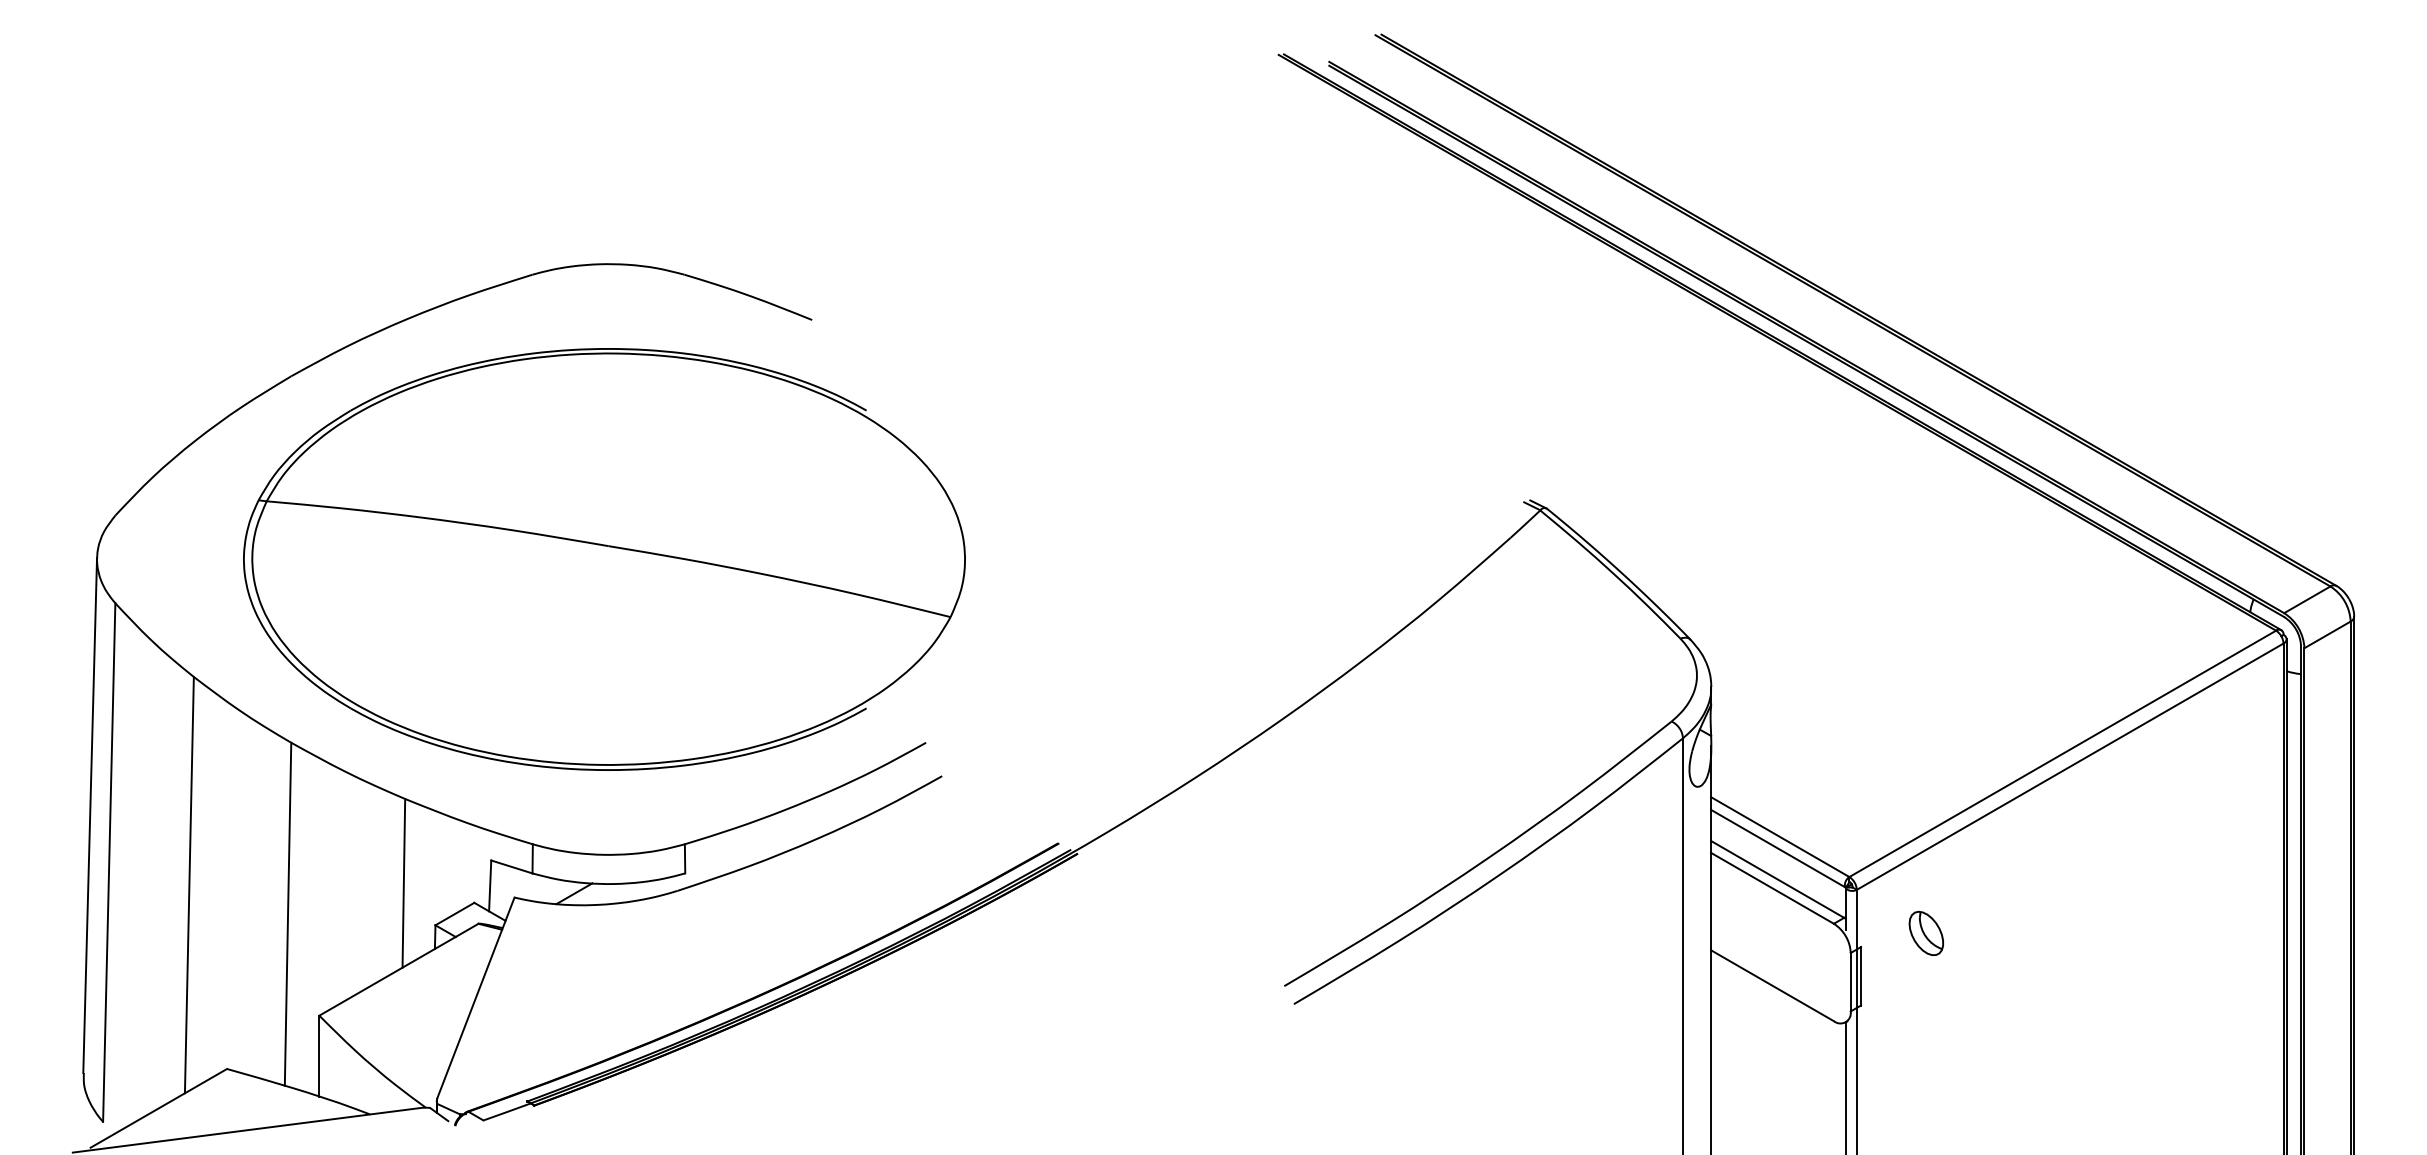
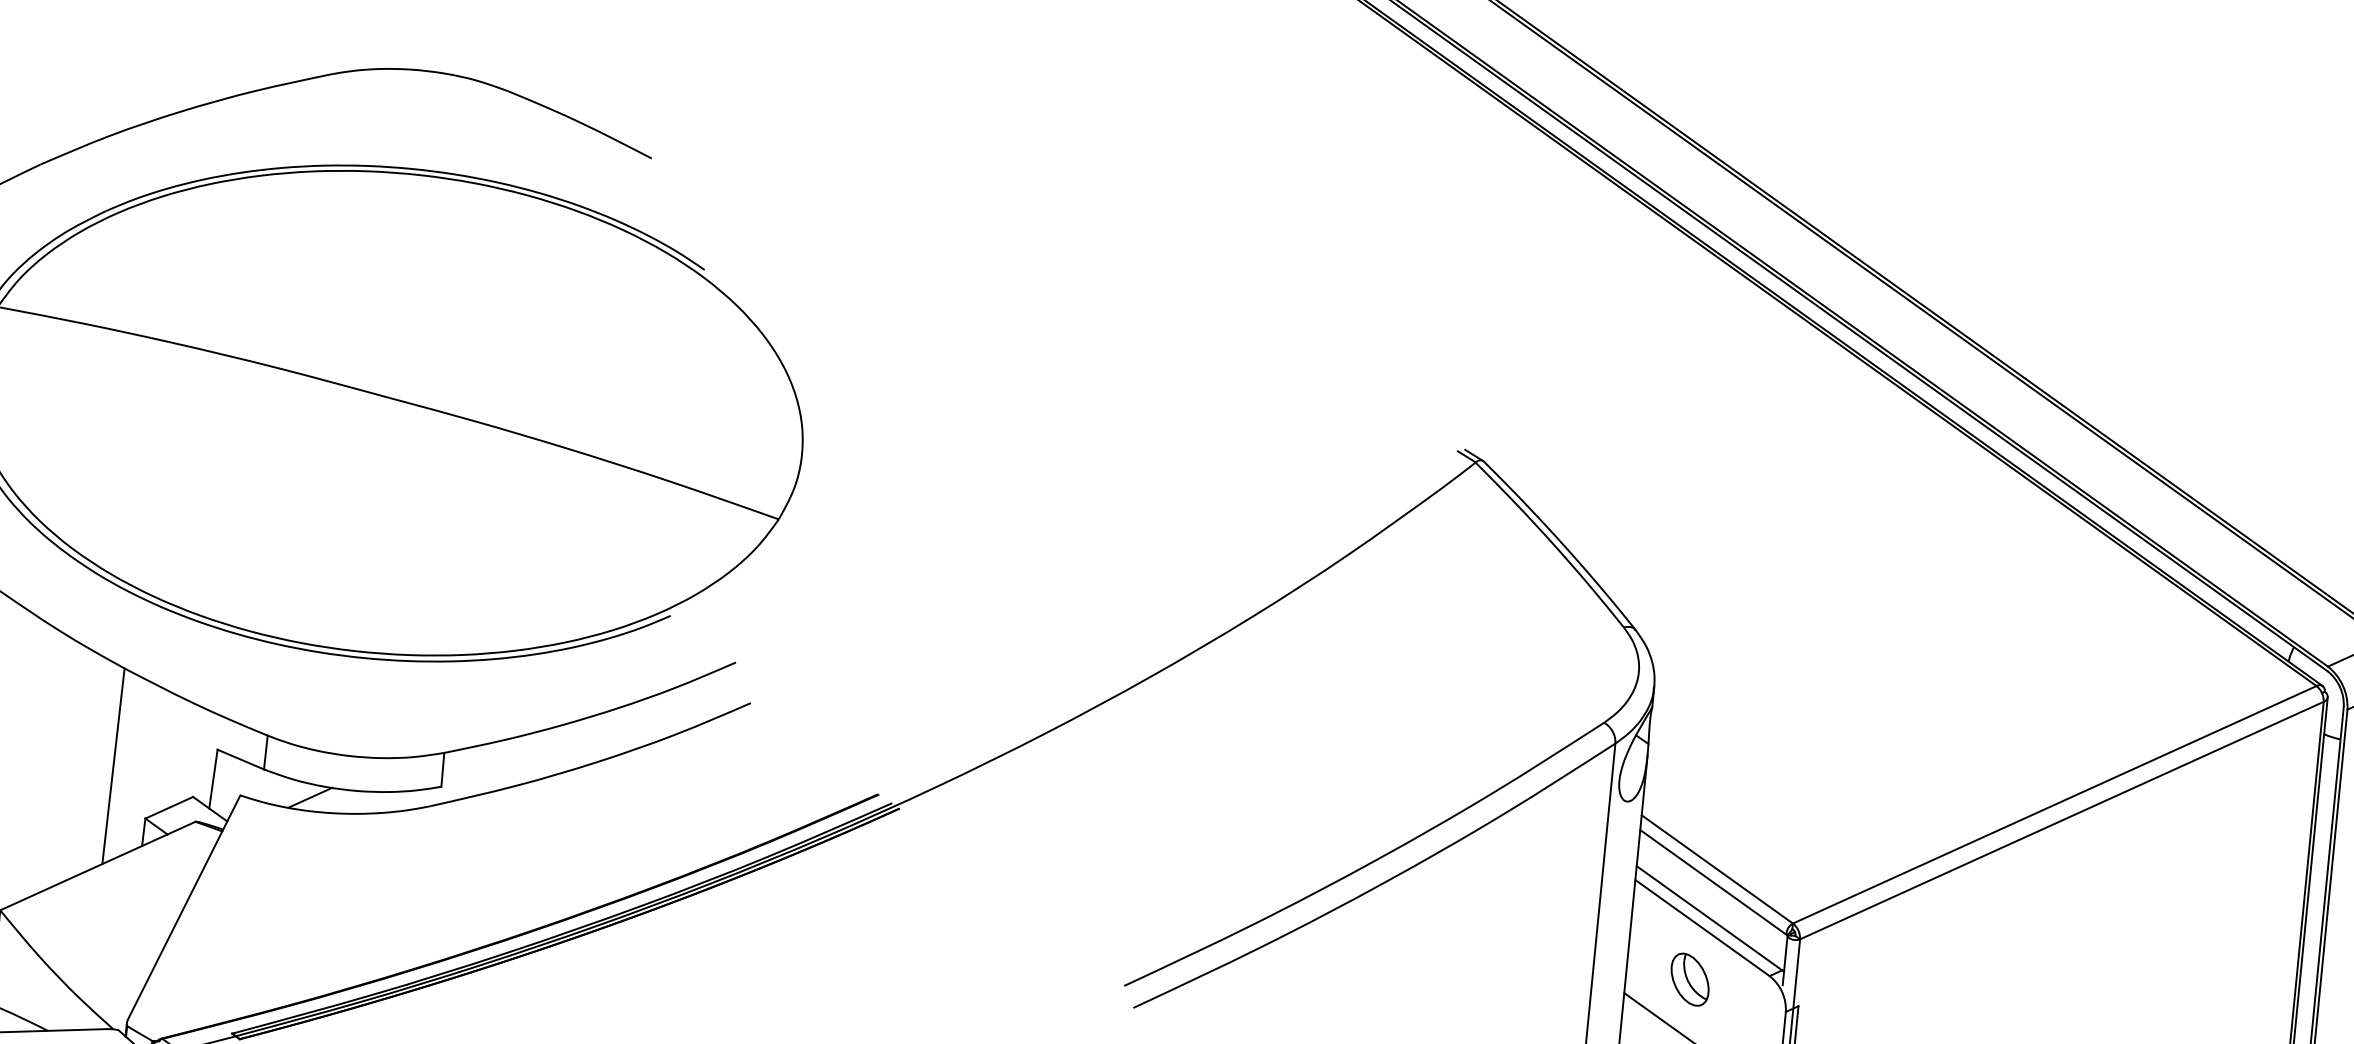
part: (1925, 932) -> (1689, 978), moved

